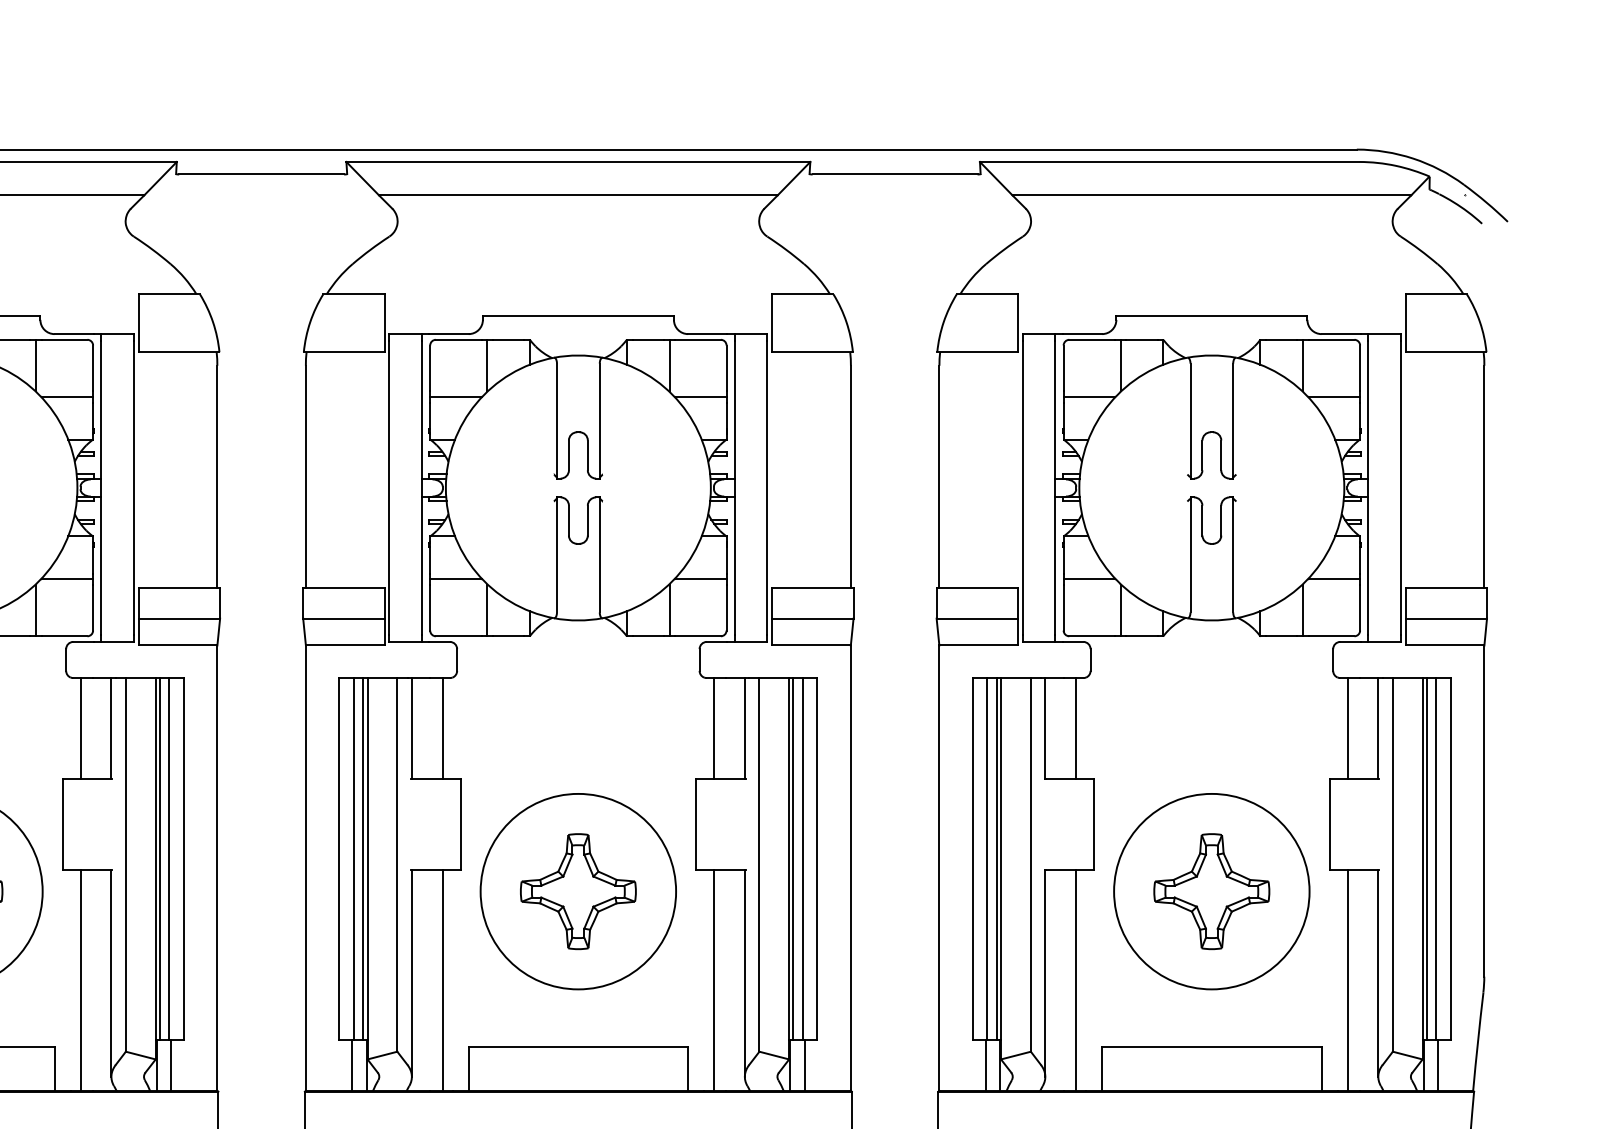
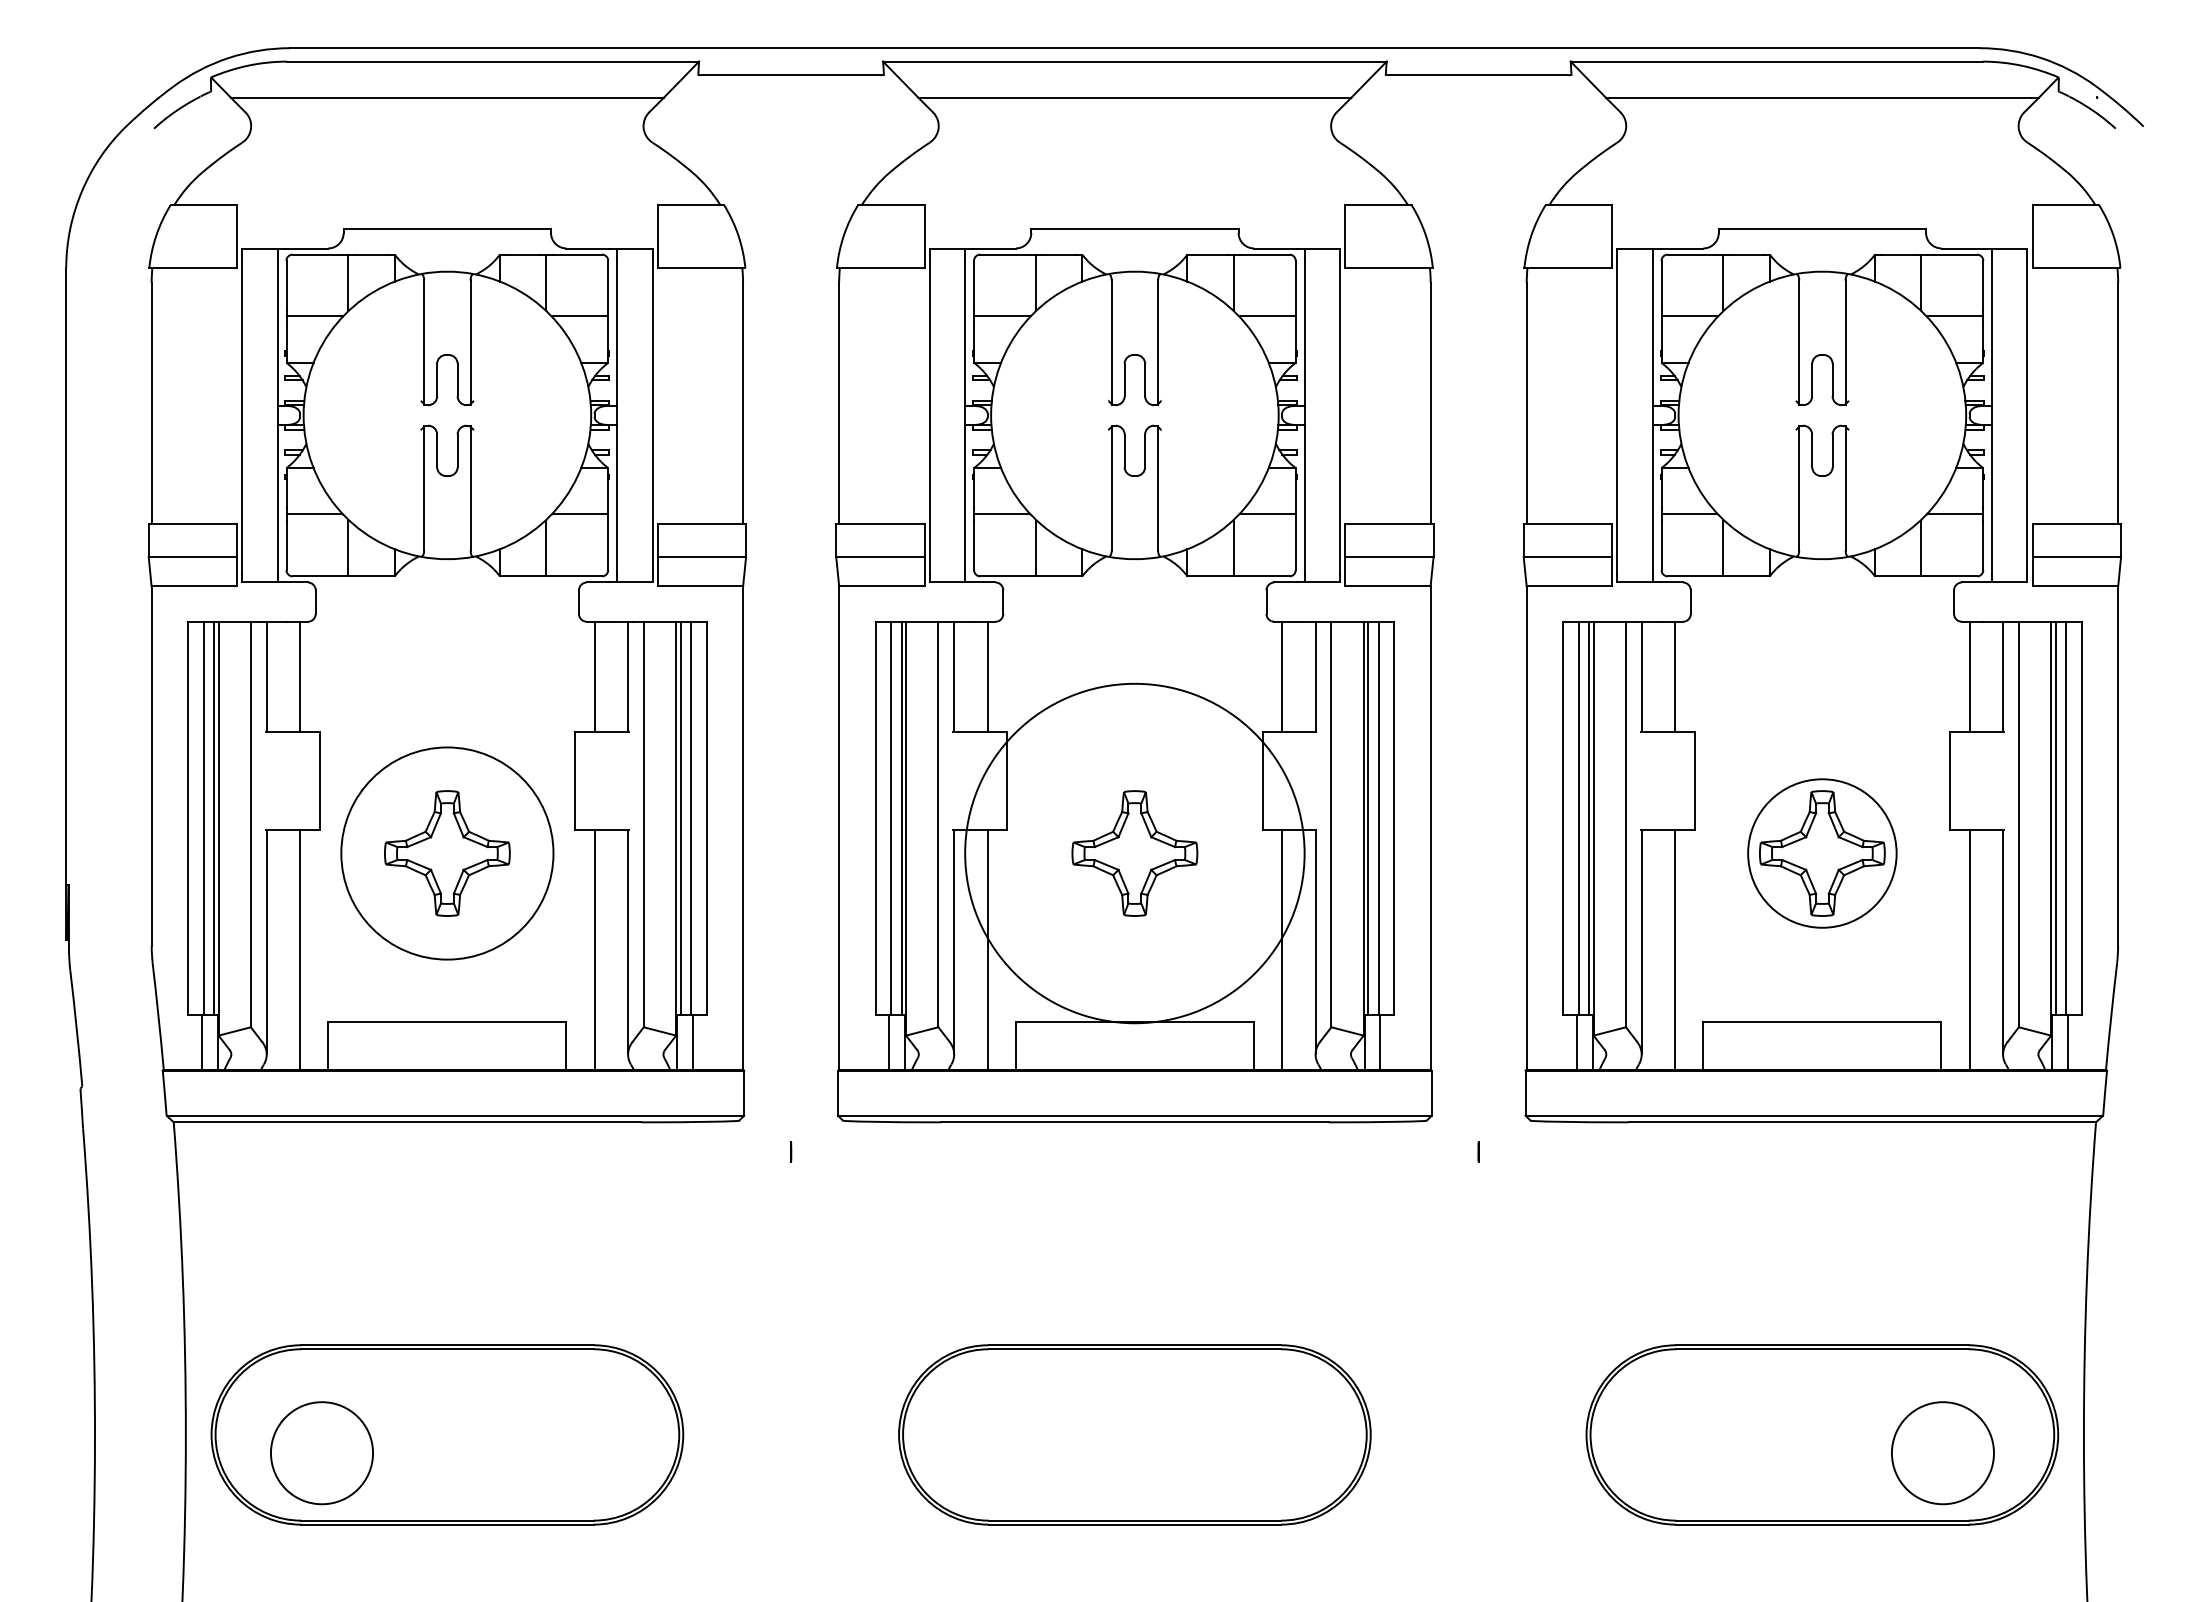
circle: (578, 891) -> (1134, 853), size x1.6
circle: (1211, 891) -> (1822, 853), size x0.7

